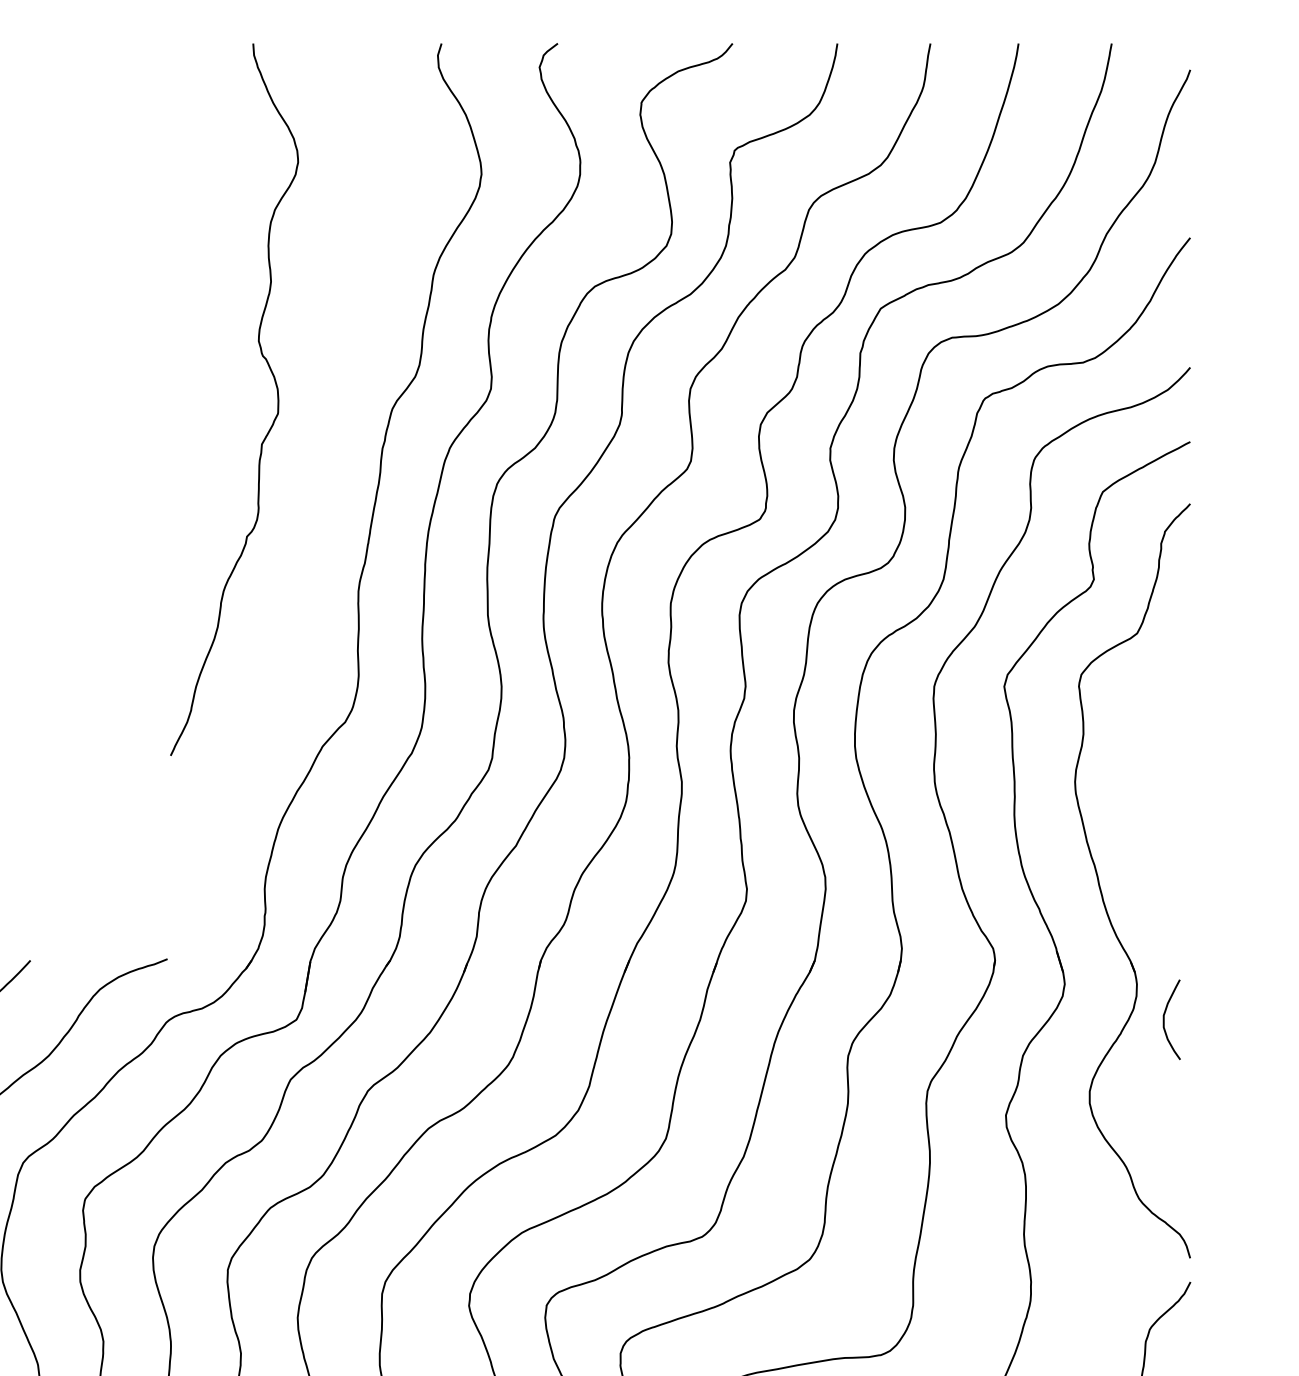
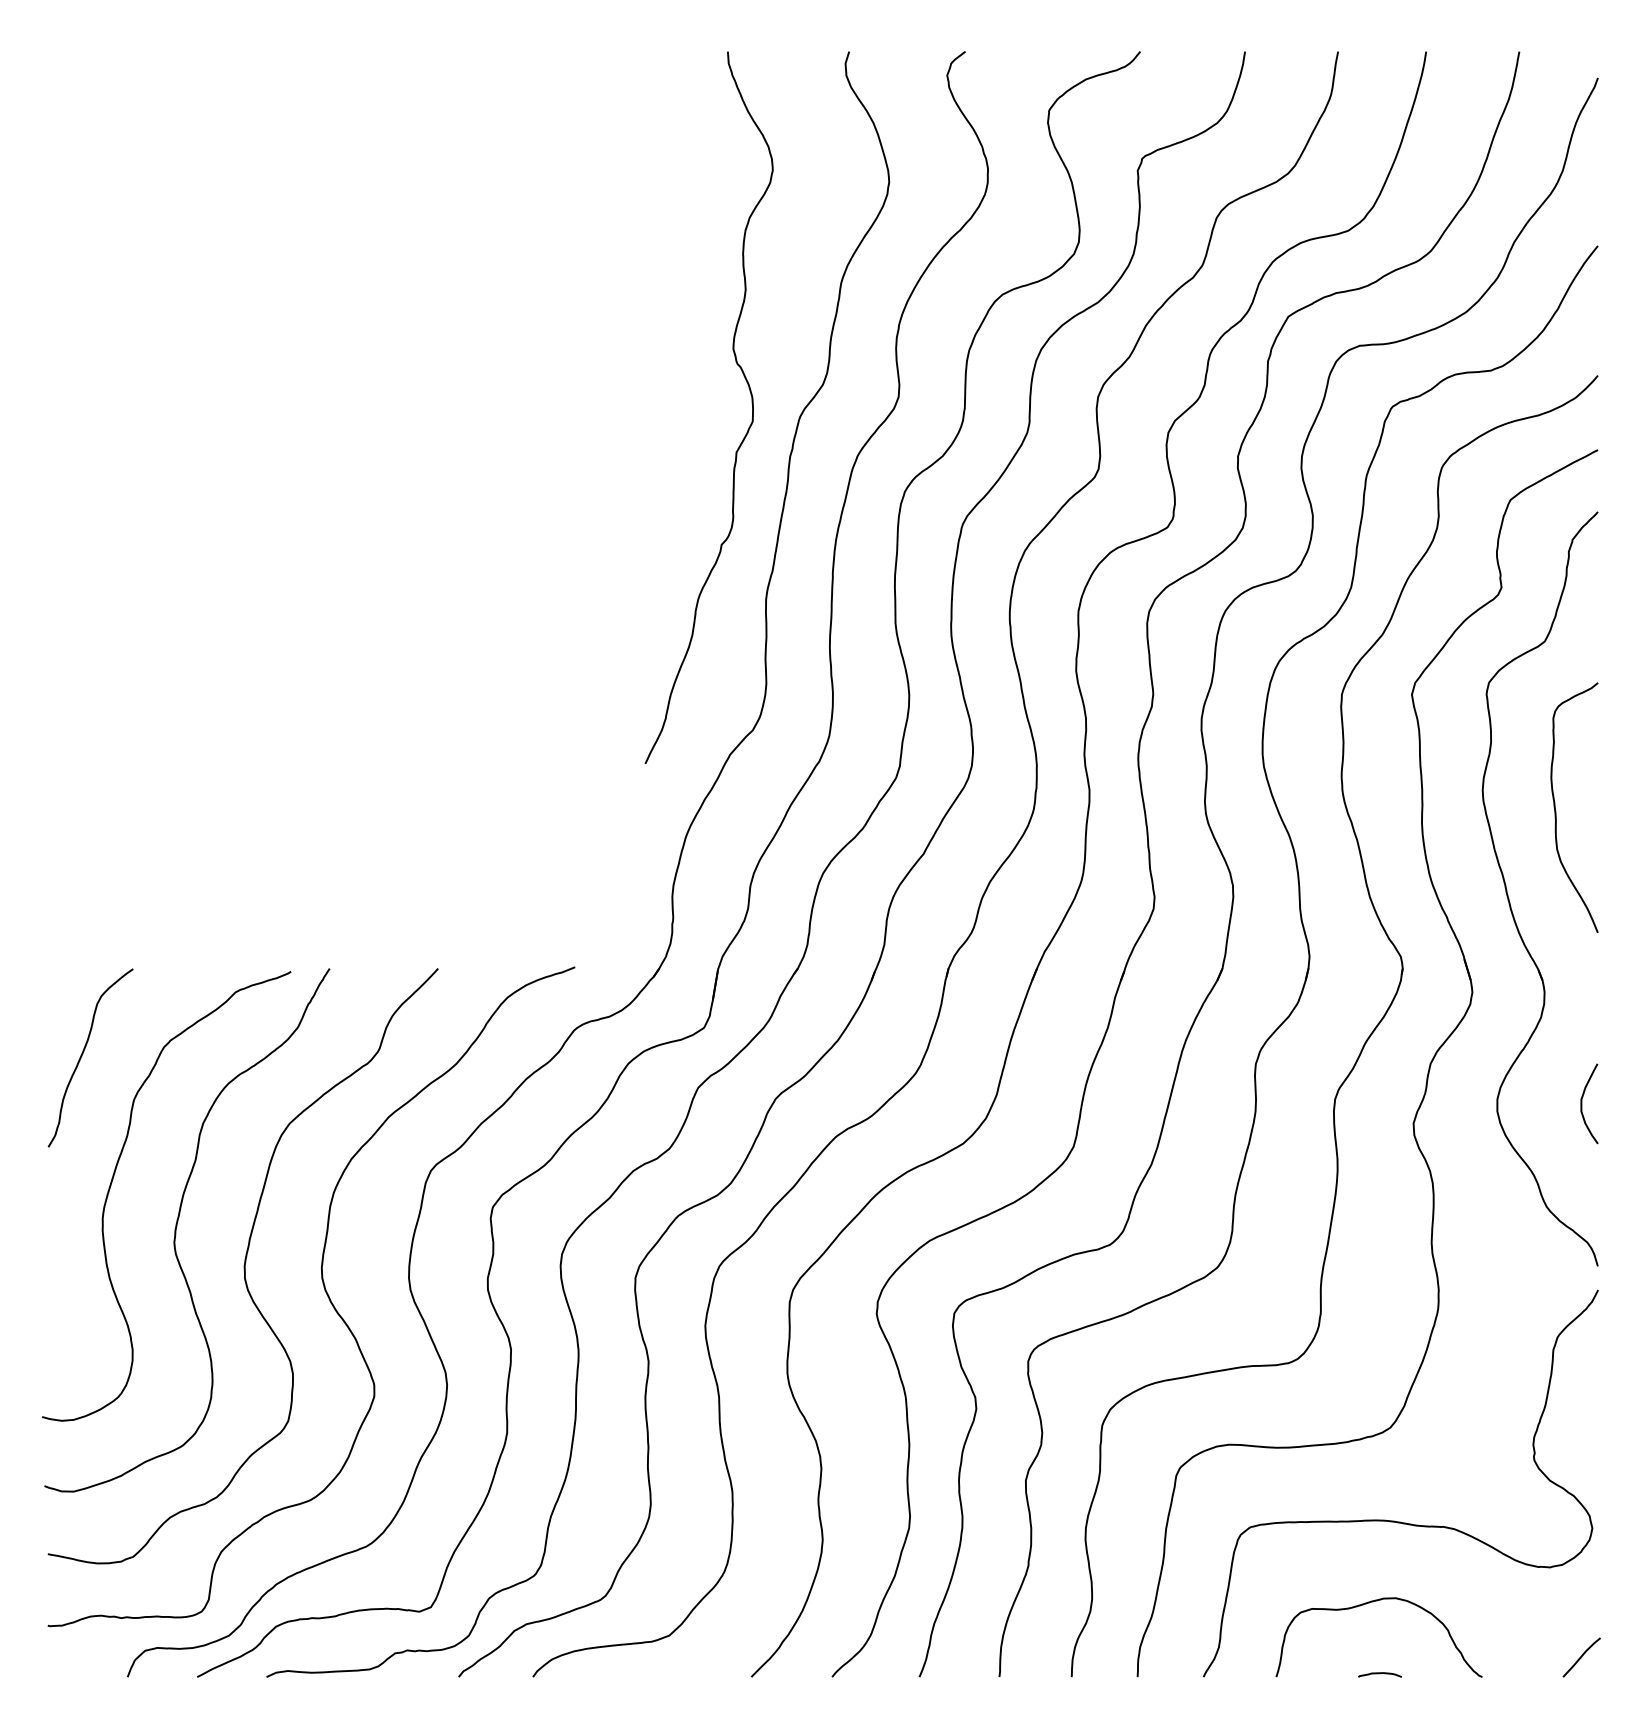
curve: (276, 396) -> (751, 404), moved
curve: (1148, 802) -> (1556, 810), added
curve: (1164, 1019) -> (1582, 1103), moved

